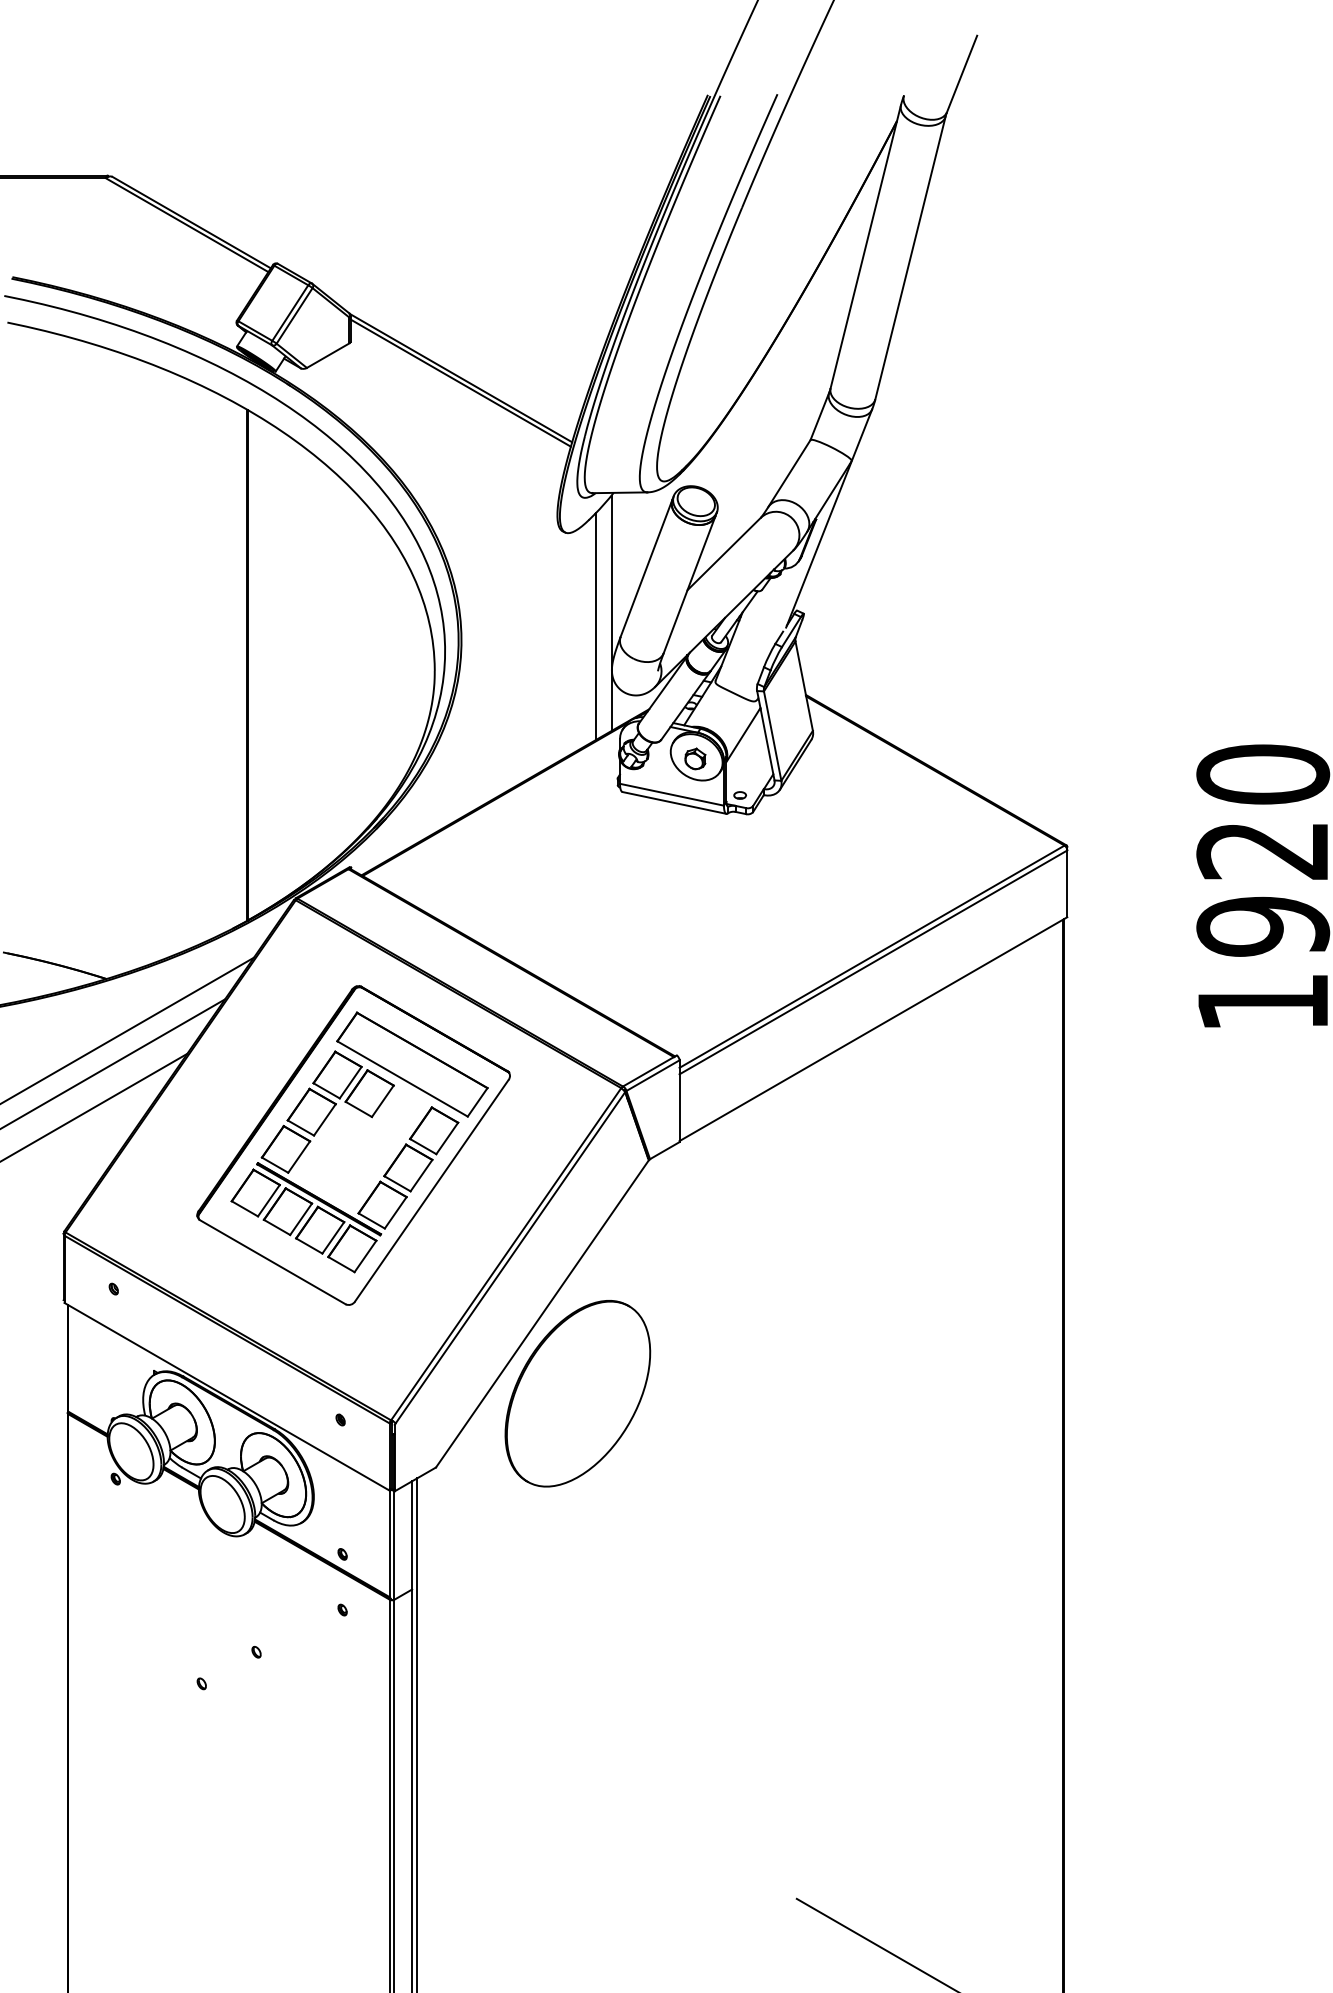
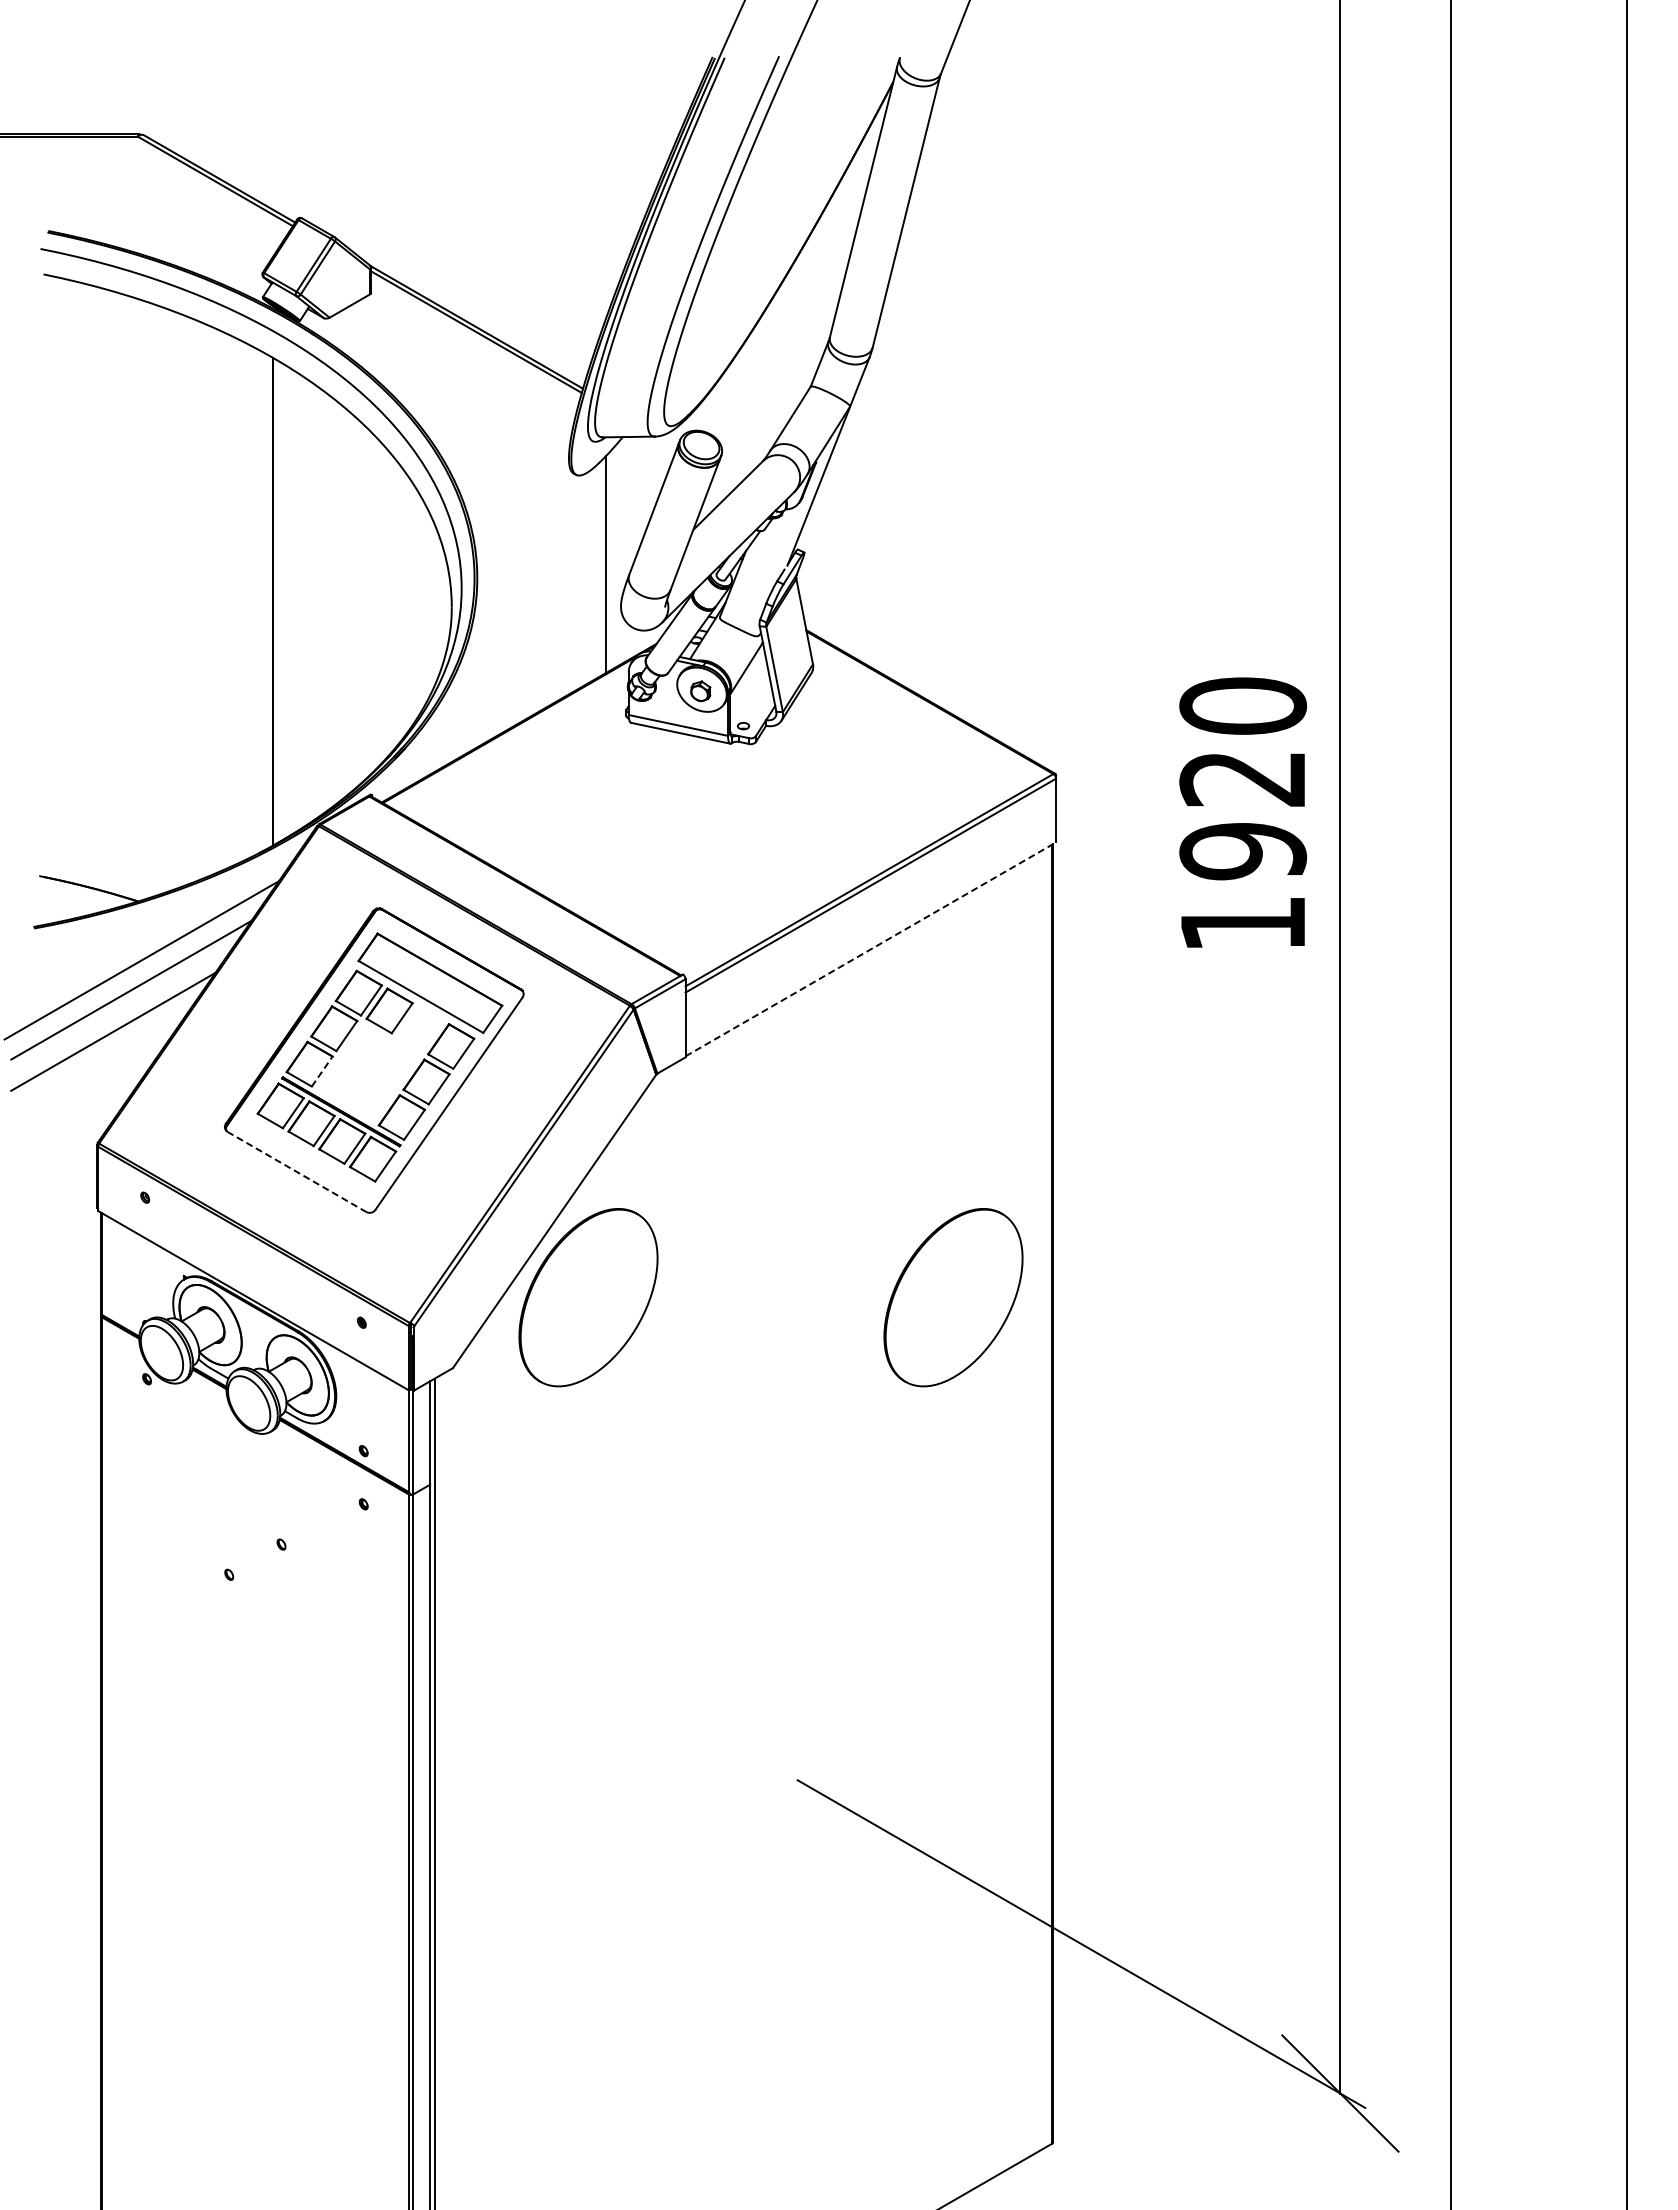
line: (611, 612) -> (620, 551), removed
line: (873, 1029) -> (870, 949), solid -> dashed
line: (299, 1156) -> (322, 1071), solid -> dashed
line: (273, 1262) -> (297, 1172), solid -> dashed
part: (959, 1393) -> (953, 1297), added

